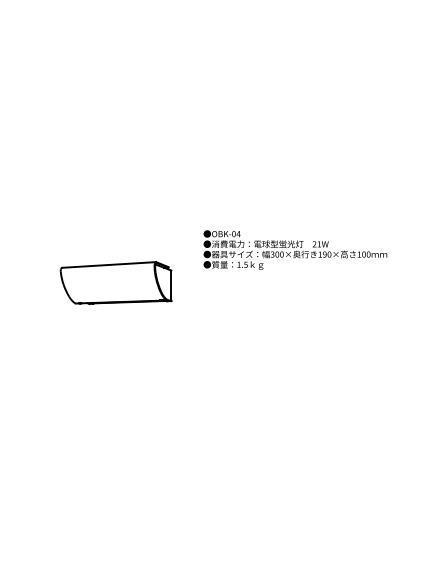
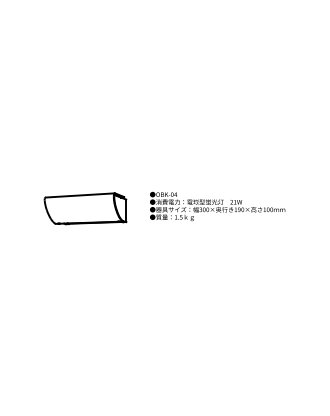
text: (295, 250) -> (217, 206), moved

